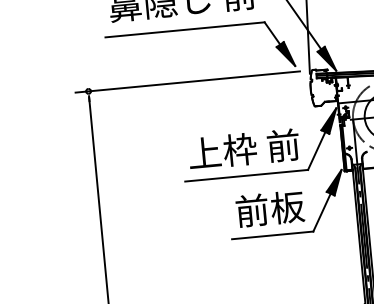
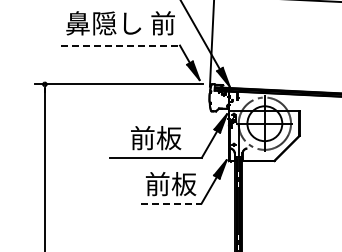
line: (186, 29) -> (121, 45), solid -> dashed
text: (243, 149) -> (155, 138), 上枠 前 -> 前板
line: (273, 234) -> (171, 203), solid -> dashed

